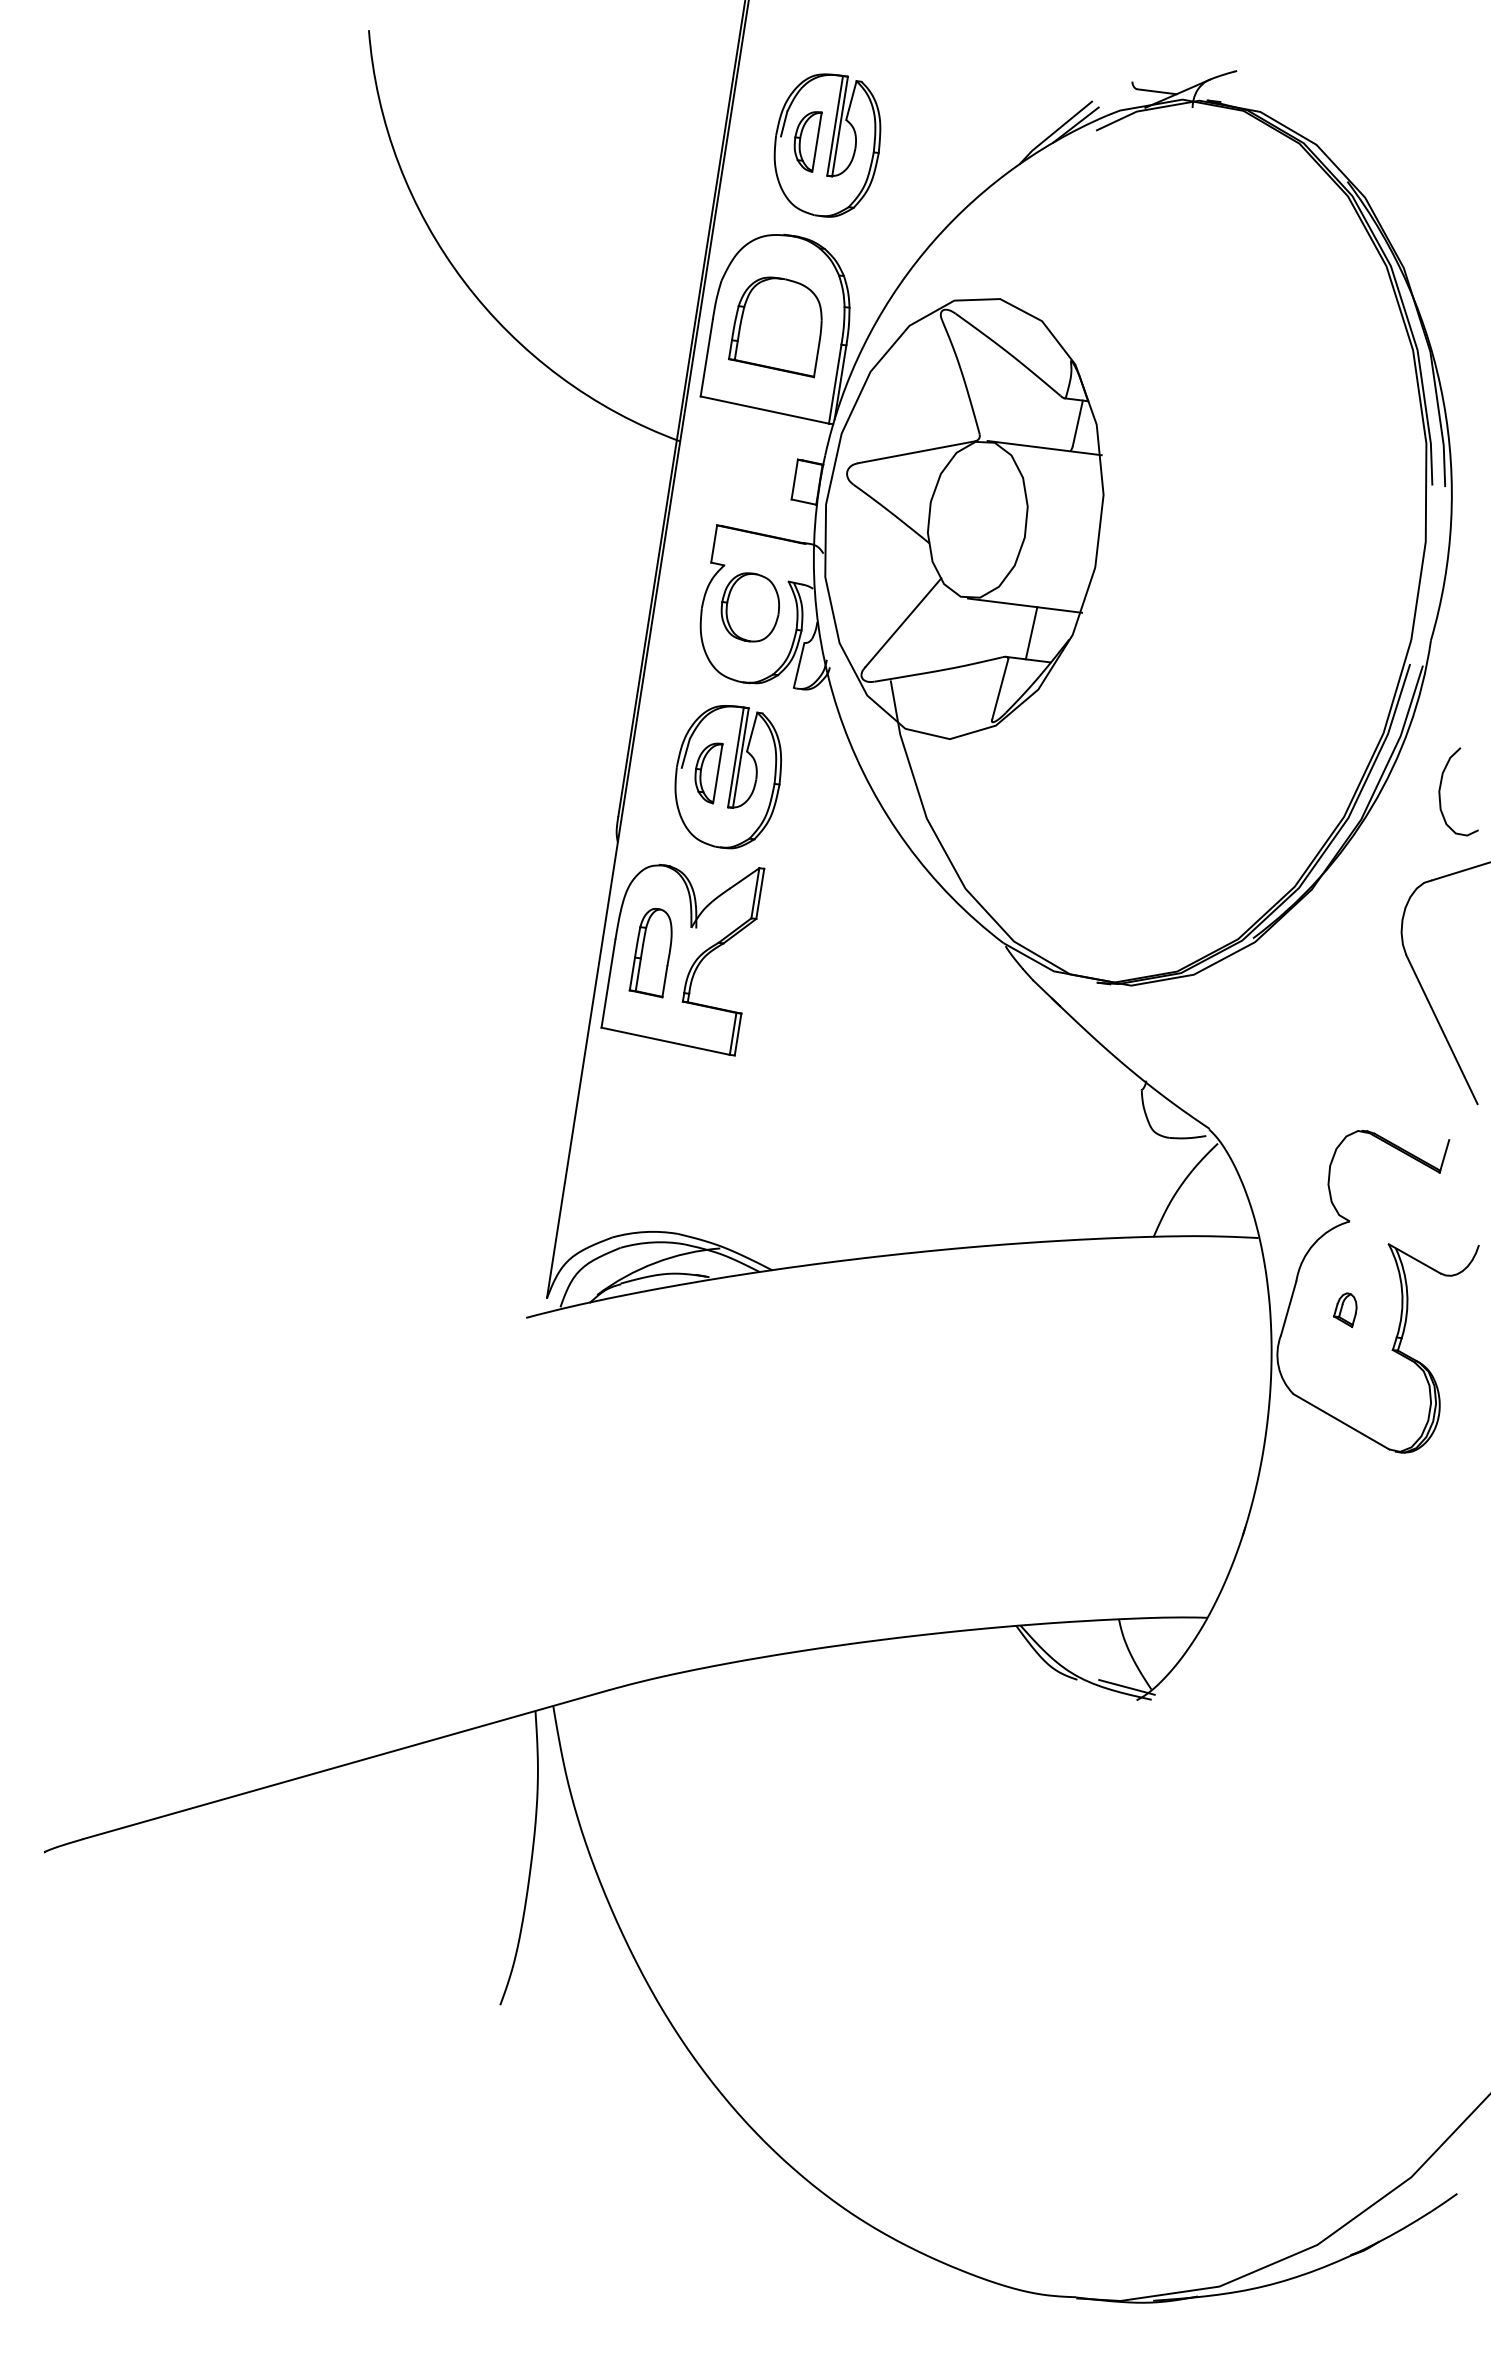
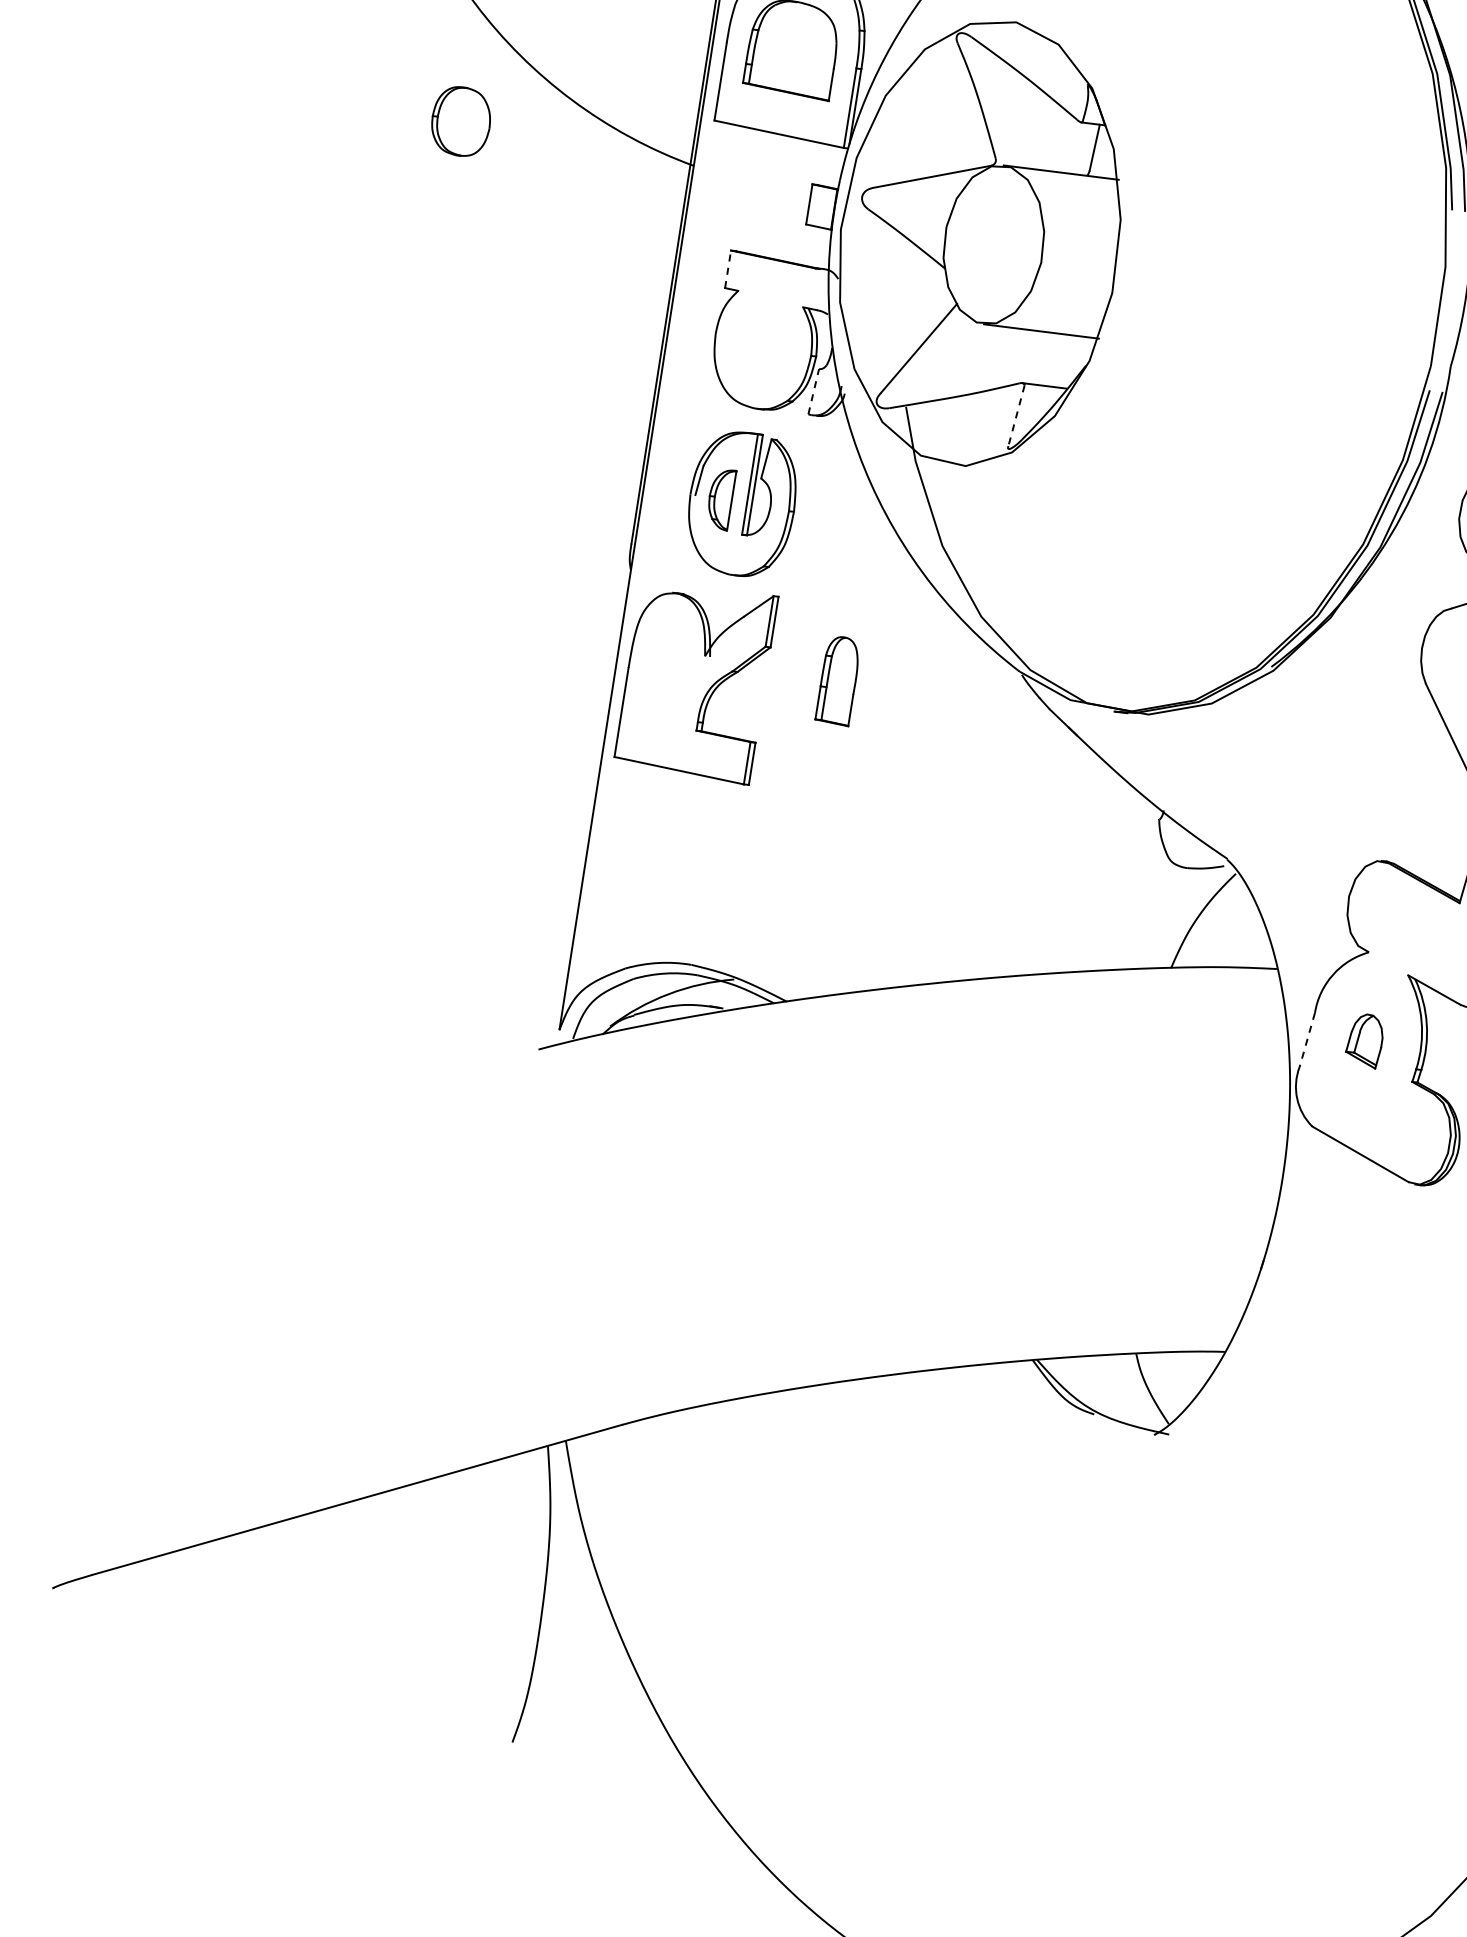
line: (714, 544) -> (728, 269), solid -> dashed
part: (749, 607) -> (460, 121), moved
line: (1031, 633) -> (1048, 359), removed
line: (799, 665) -> (814, 391), solid -> dashed
line: (1000, 689) -> (1016, 416), solid -> dashed
part: (650, 953) -> (836, 682), moved
line: (1288, 1308) -> (1307, 1040), solid -> dashed
part: (1345, 1310) -> (1364, 1042), size x1.6
line: (1126, 1687) -> (1143, 1422), removed

